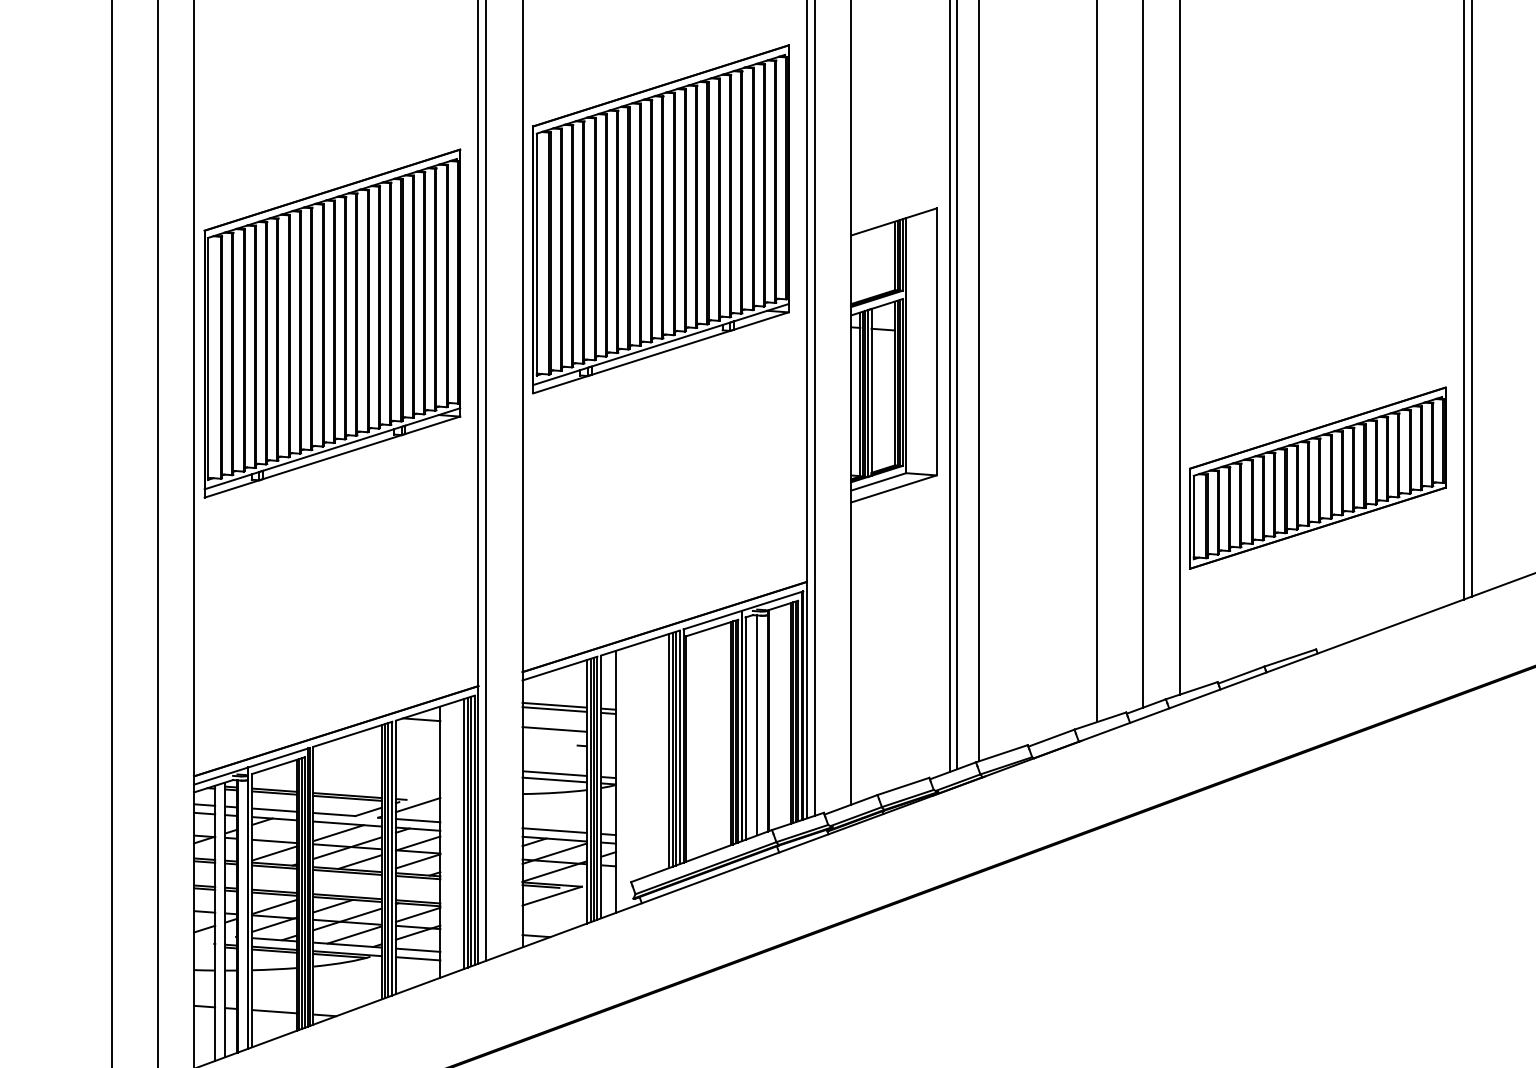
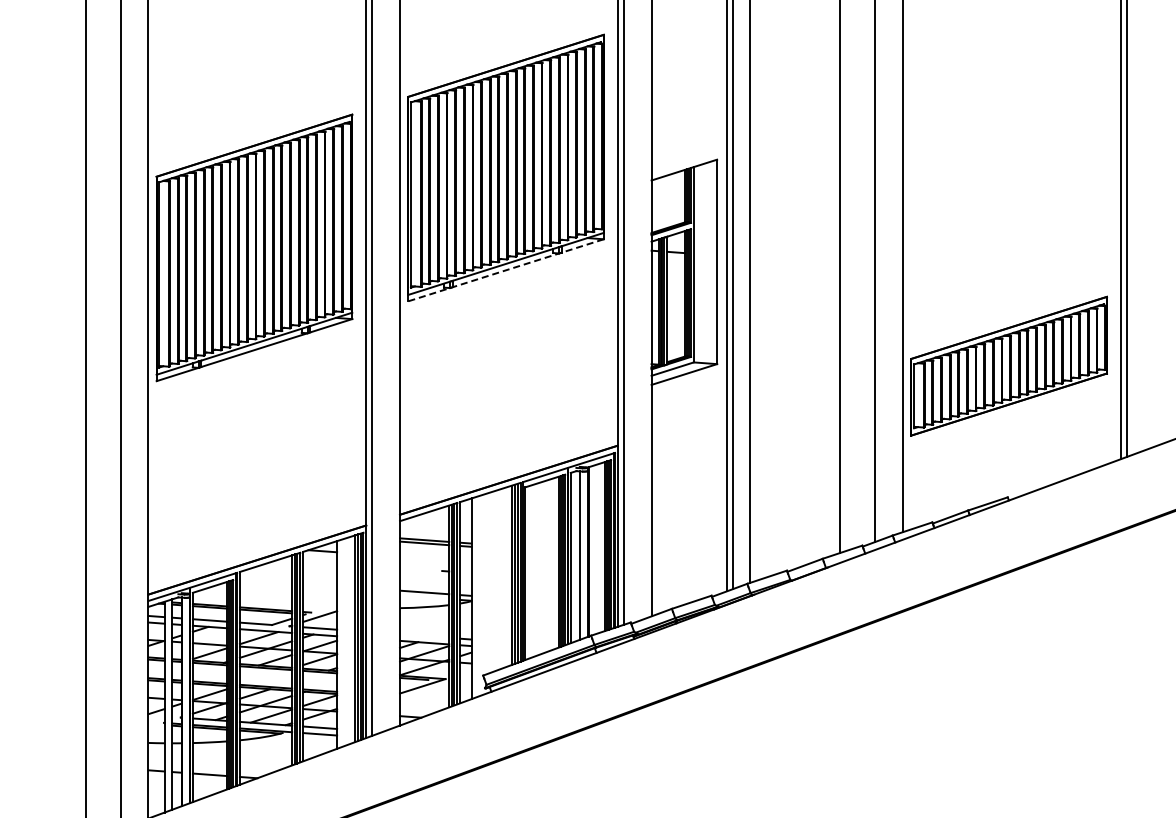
line: (661, 353) -> (506, 270), solid -> dashed
line: (554, 729) -> (424, 558), removed
line: (554, 780) -> (424, 597), removed
line: (554, 829) -> (424, 635), removed

